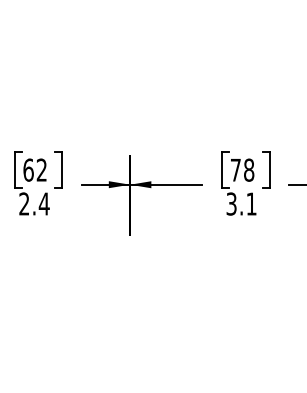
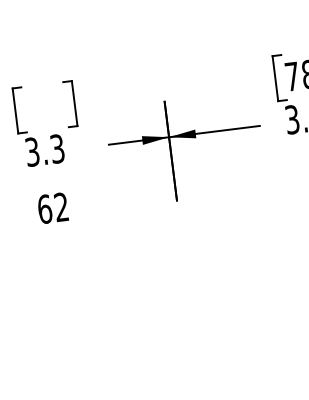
text: (34, 169) -> (52, 207), moved
part: (145, 187) -> (188, 138), moved
text: (34, 203) -> (45, 149), 2.4 -> 3.3

